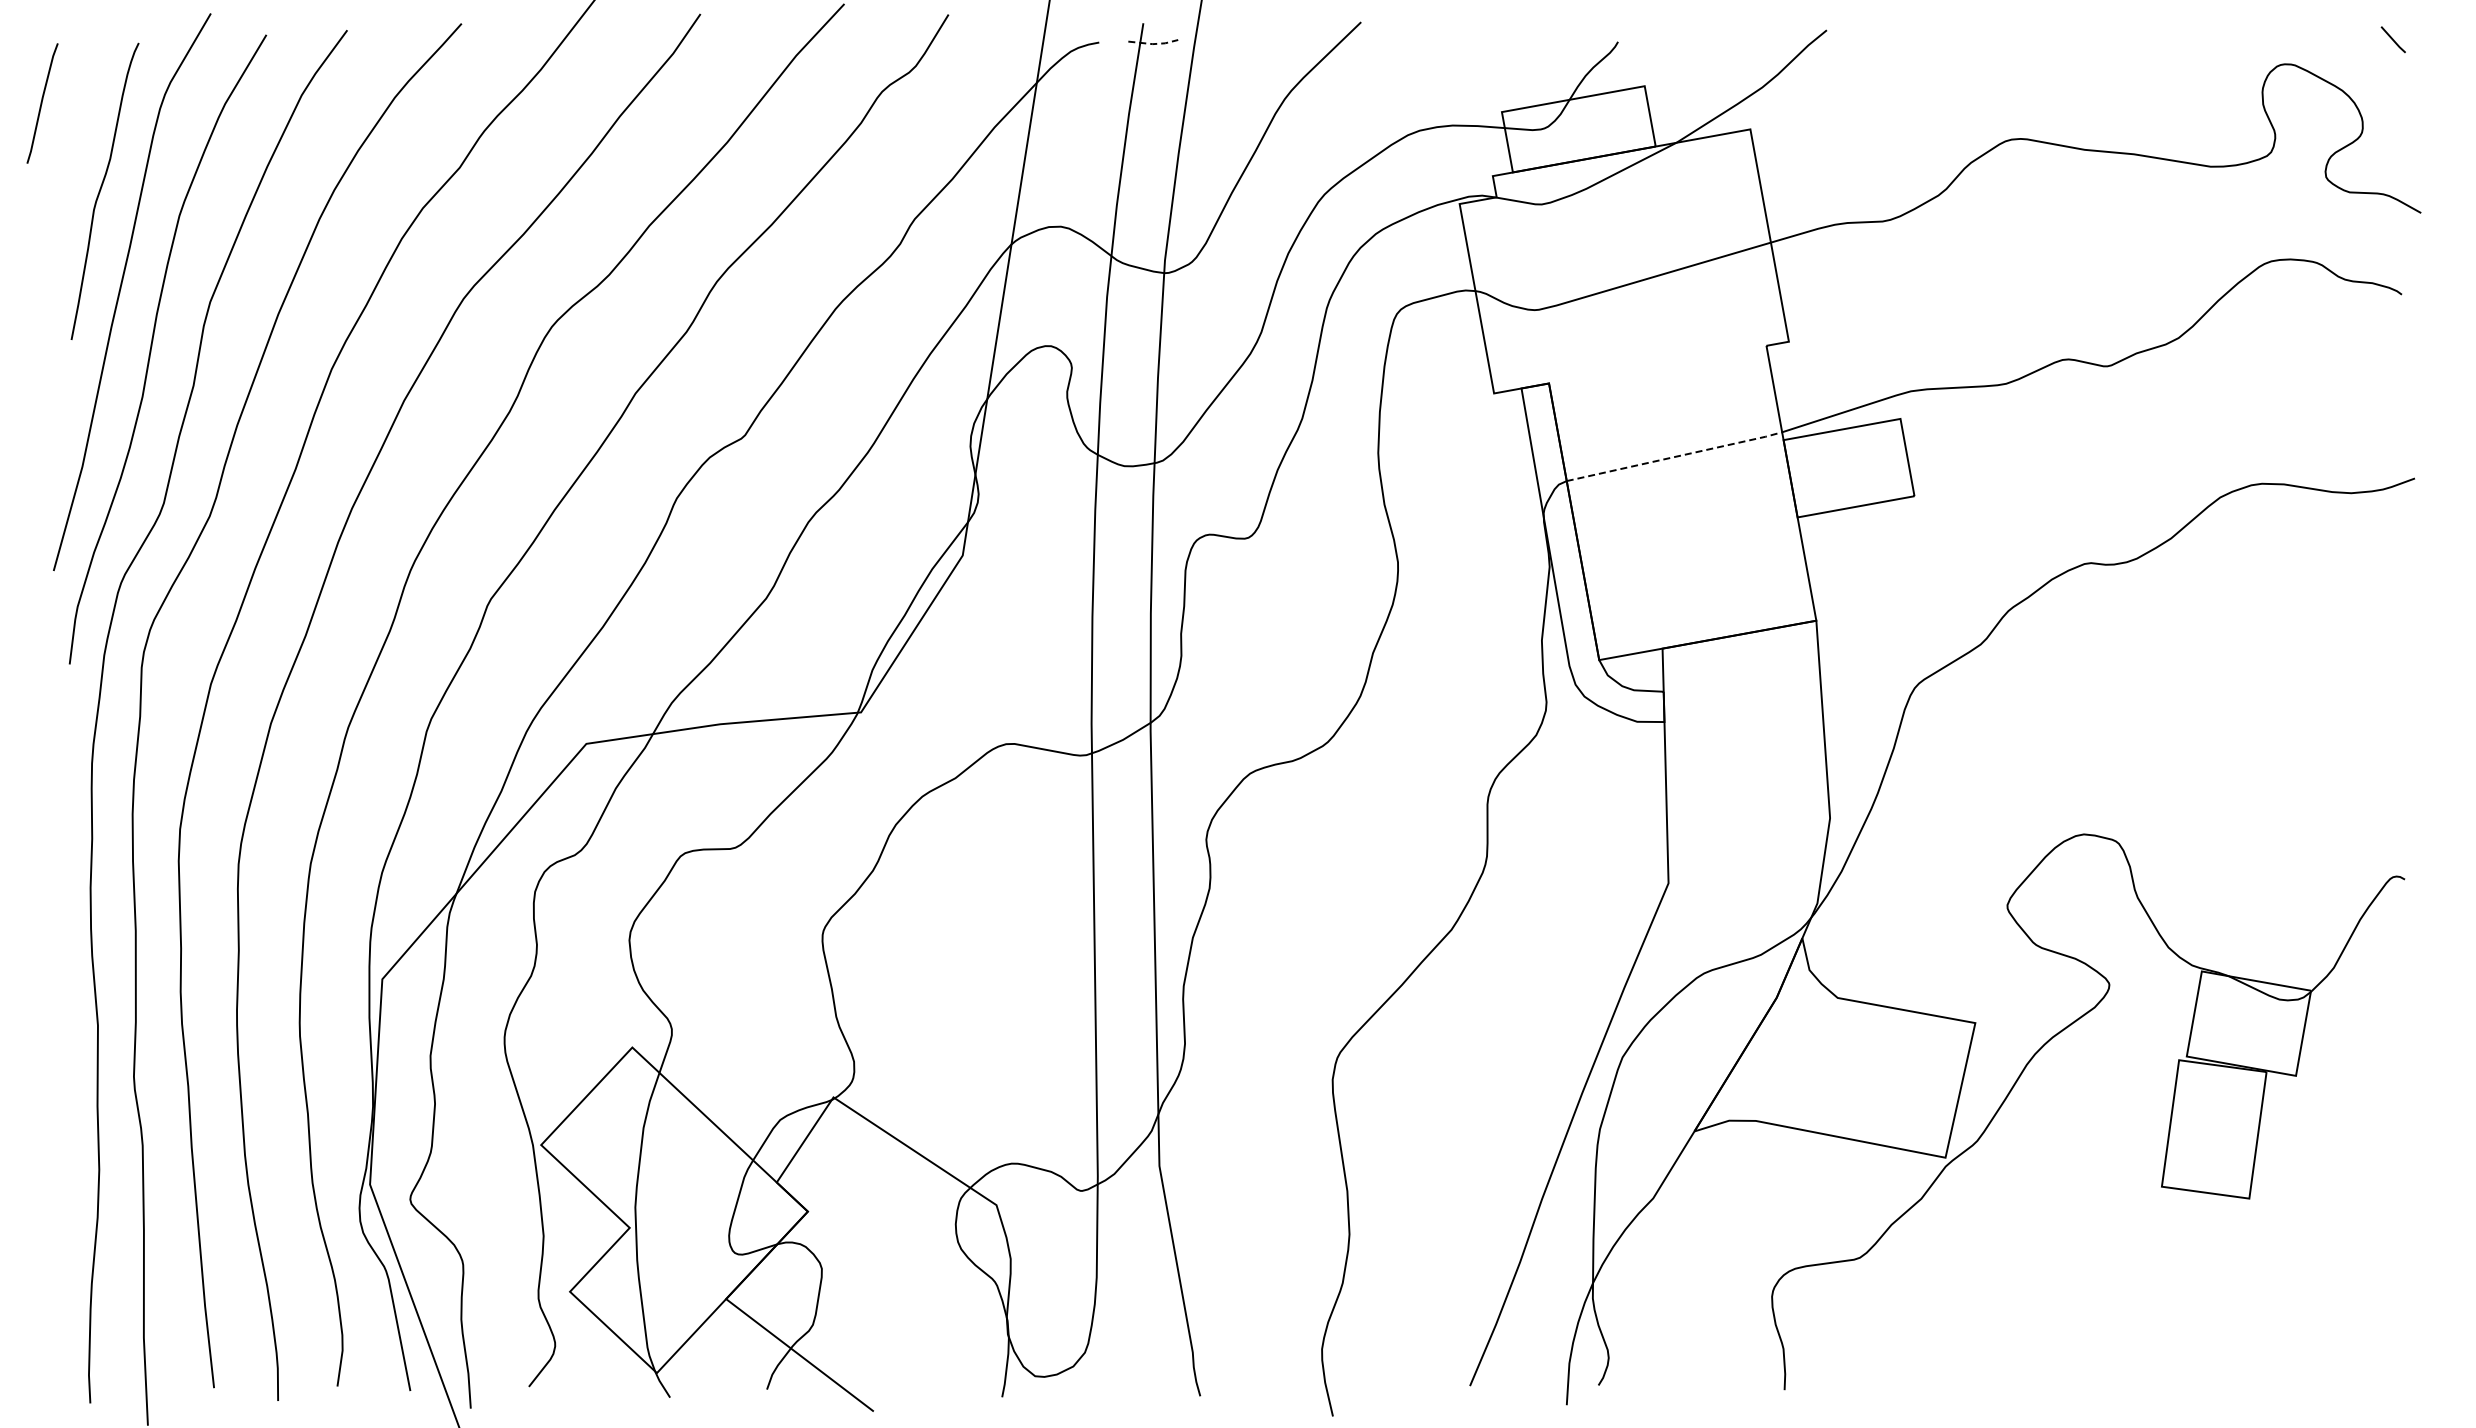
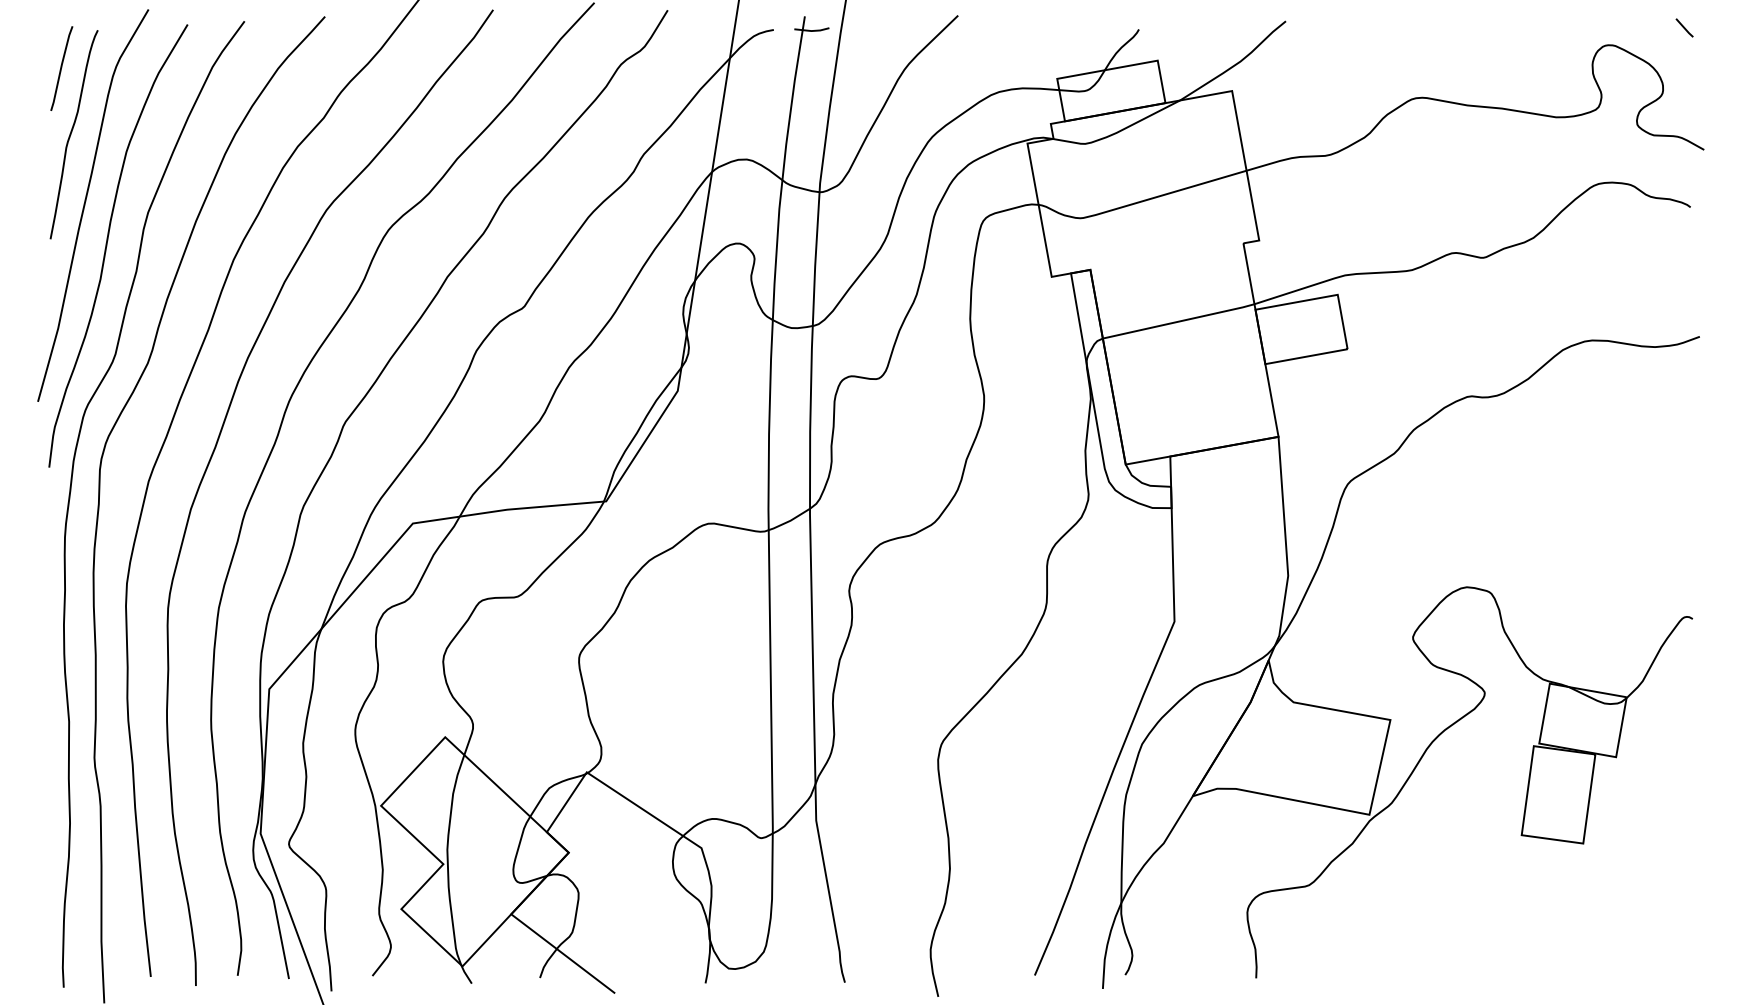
line: (1153, 44) -> (812, 31), dashed -> solid
line: (42, 103) -> (61, 68), moved
line: (1675, 456) -> (1179, 321), dashed -> solid

